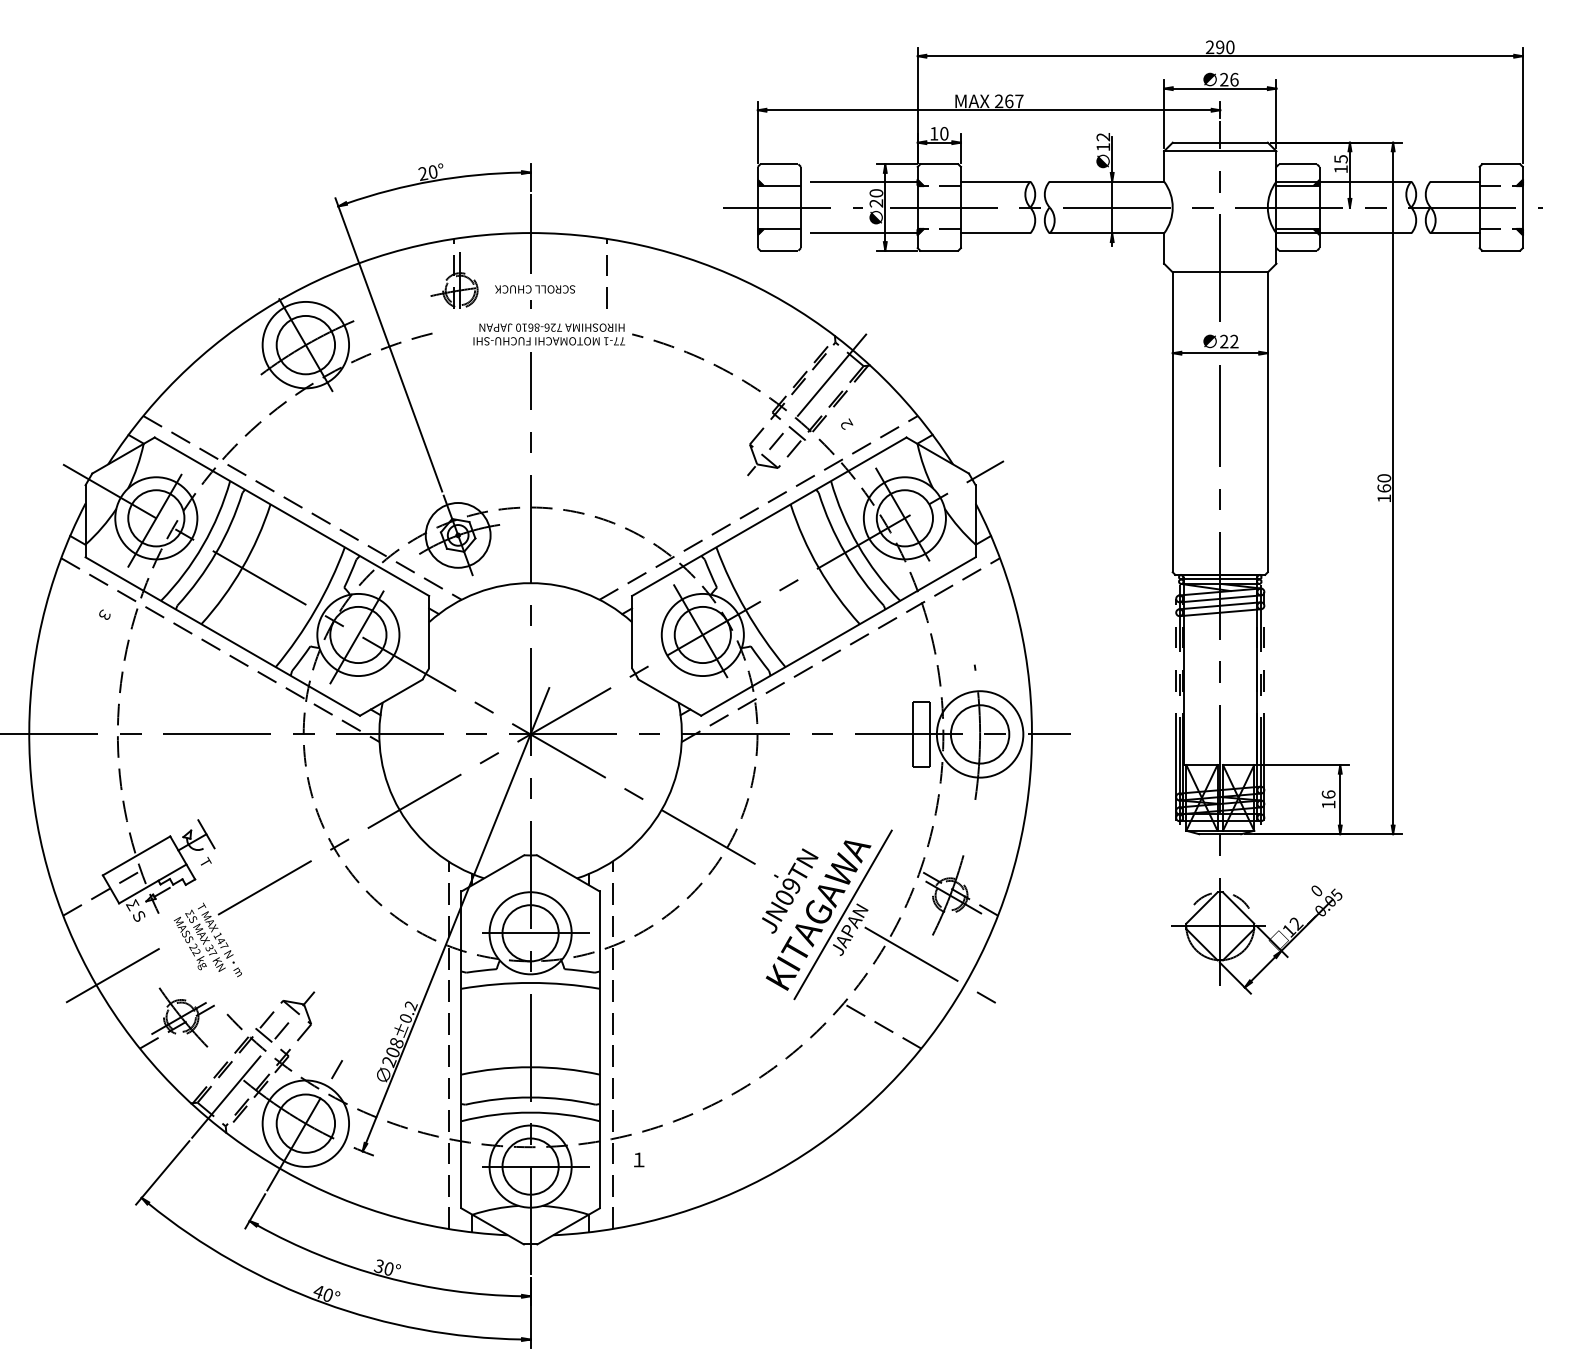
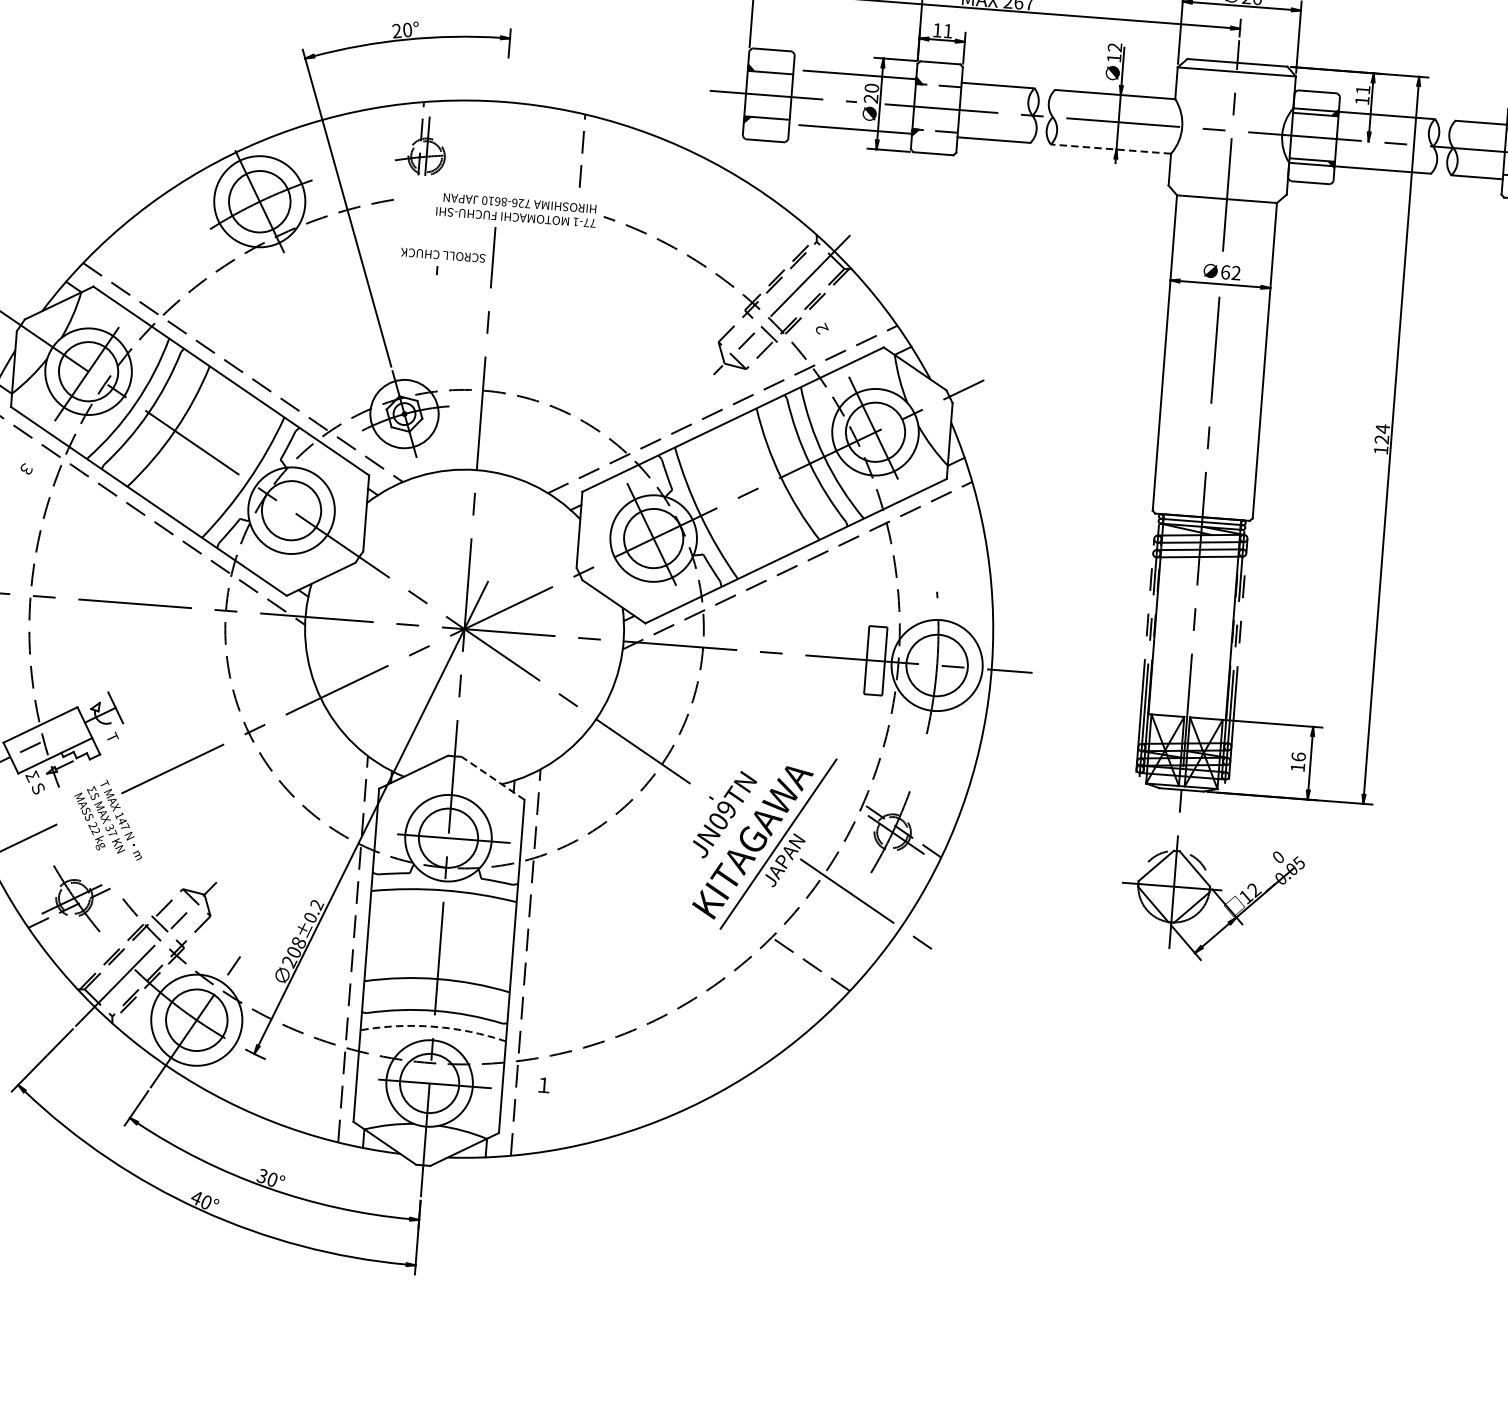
text: (944, 133) -> (948, 30), 10 -> 11
text: (1340, 159) -> (1362, 90), 15 -> 11
line: (1106, 233) -> (1110, 149), solid -> dashed
line: (530, 234) -> (504, 103), removed
part: (535, 296) -> (442, 262), moved
text: (1224, 341) -> (1225, 272), 22 -> 62
text: (1384, 482) -> (1382, 433), 160 -> 124
line: (358, 634) -> (291, 510), removed
line: (568, 873) -> (493, 778), solid -> dashed
arc: (530, 1112) -> (433, 1026), solid -> dashed

